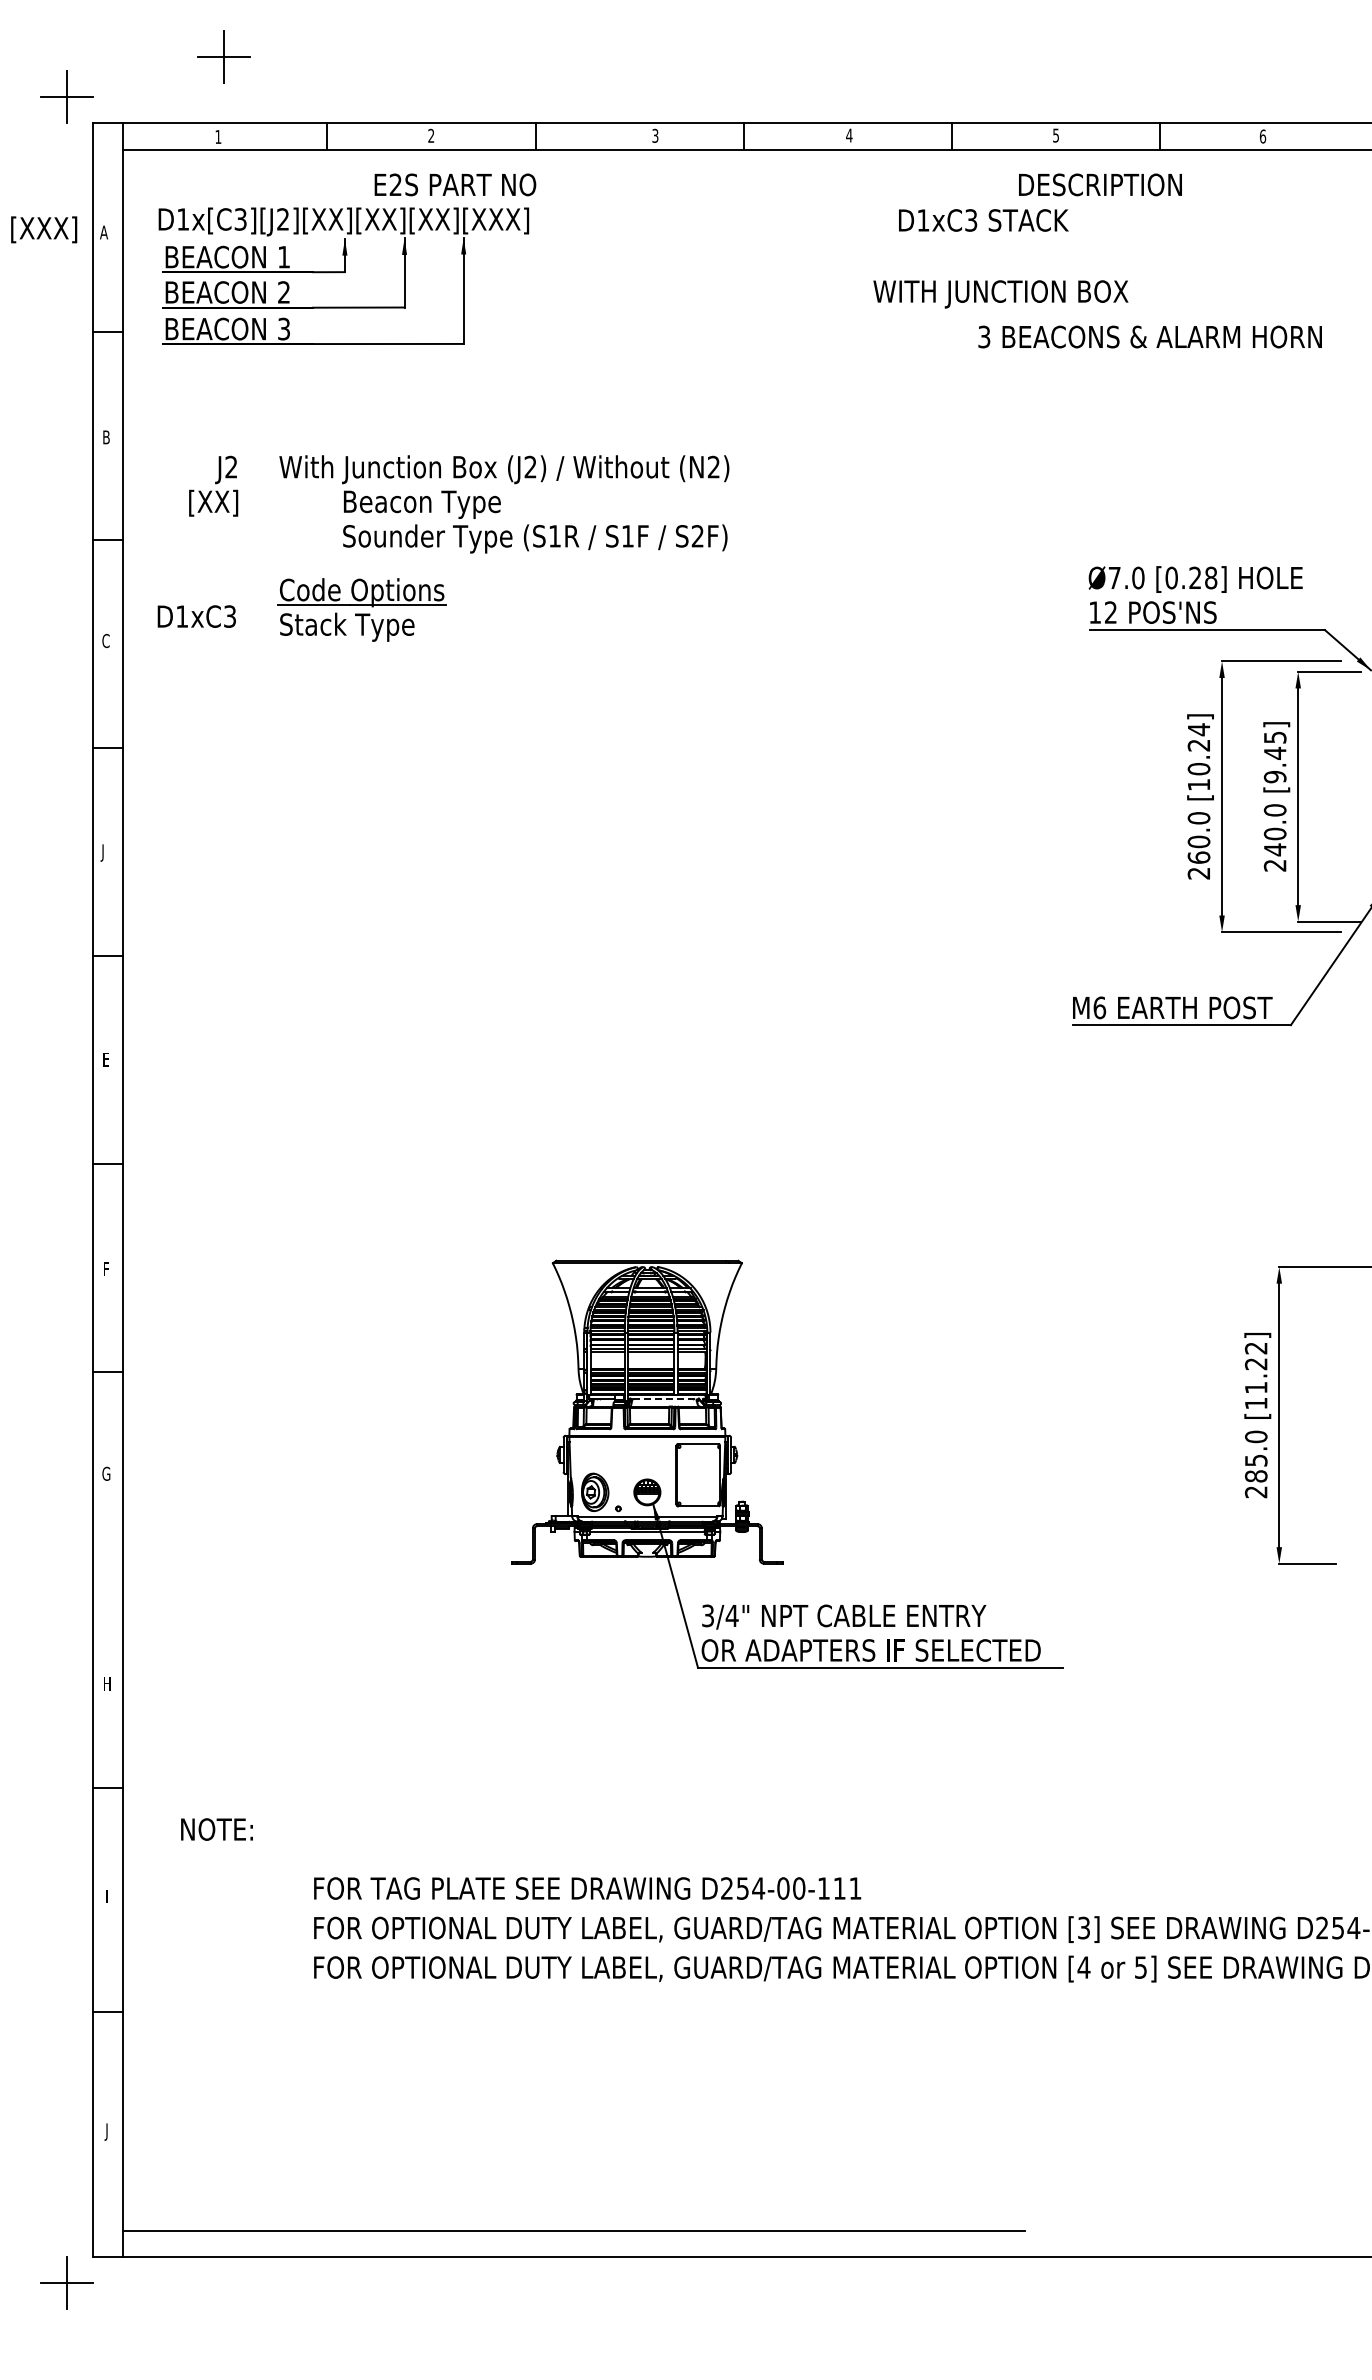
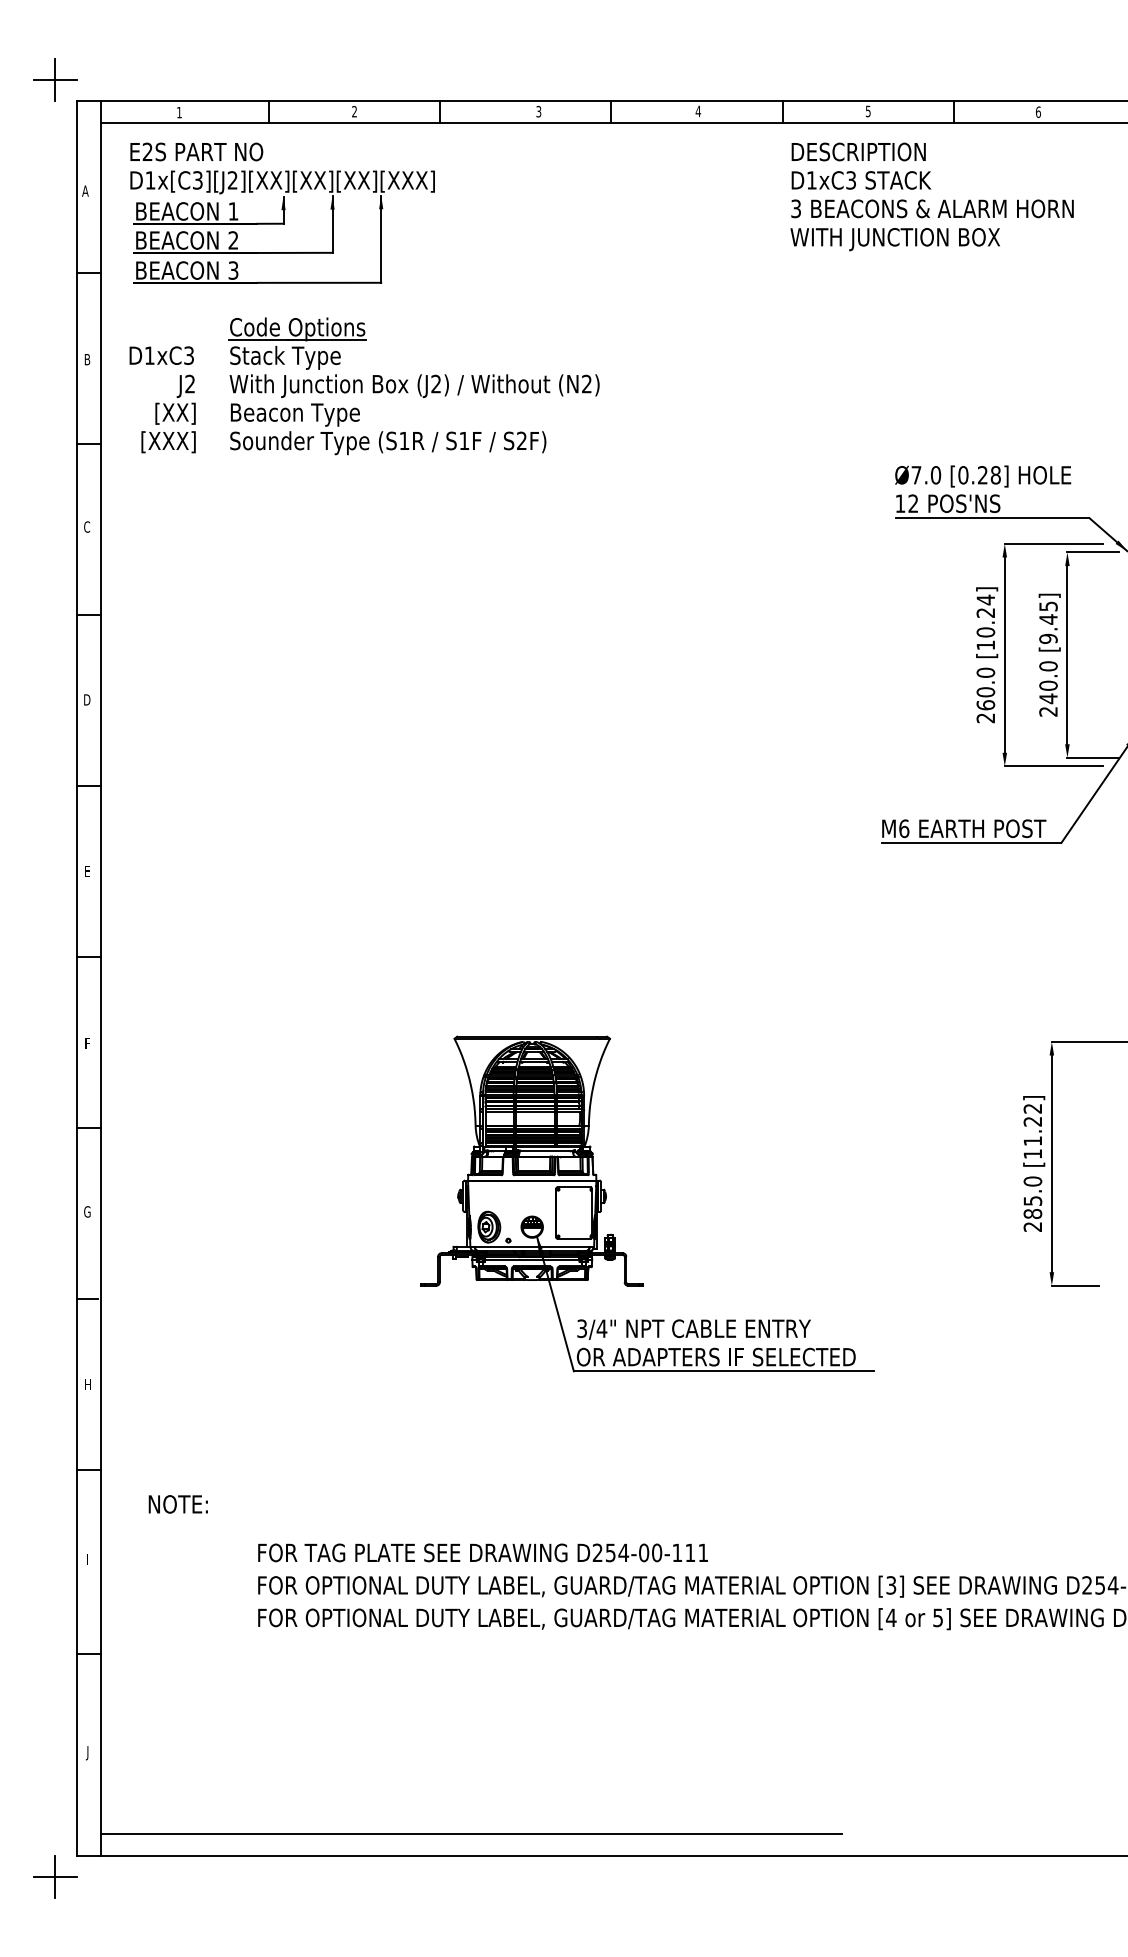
part: (223, 56) -> (183, 46), removed
text: (455, 184) -> (196, 151), moved
text: (1100, 184) -> (858, 151), moved
text: (983, 220) -> (861, 180), moved
text: (44, 229) -> (168, 441), moved
text: (1000, 294) -> (894, 239), moved
text: (1149, 336) -> (931, 208), moved
text: (535, 521) -> (388, 428), moved
part: (361, 609) -> (297, 343), moved
text: (196, 616) -> (161, 355), moved
text: (105, 852) -> (86, 700), J -> D
line: (665, 1399) -> (547, 1150), dashed -> solid
line: (106, 1580) -> (87, 1299), added

